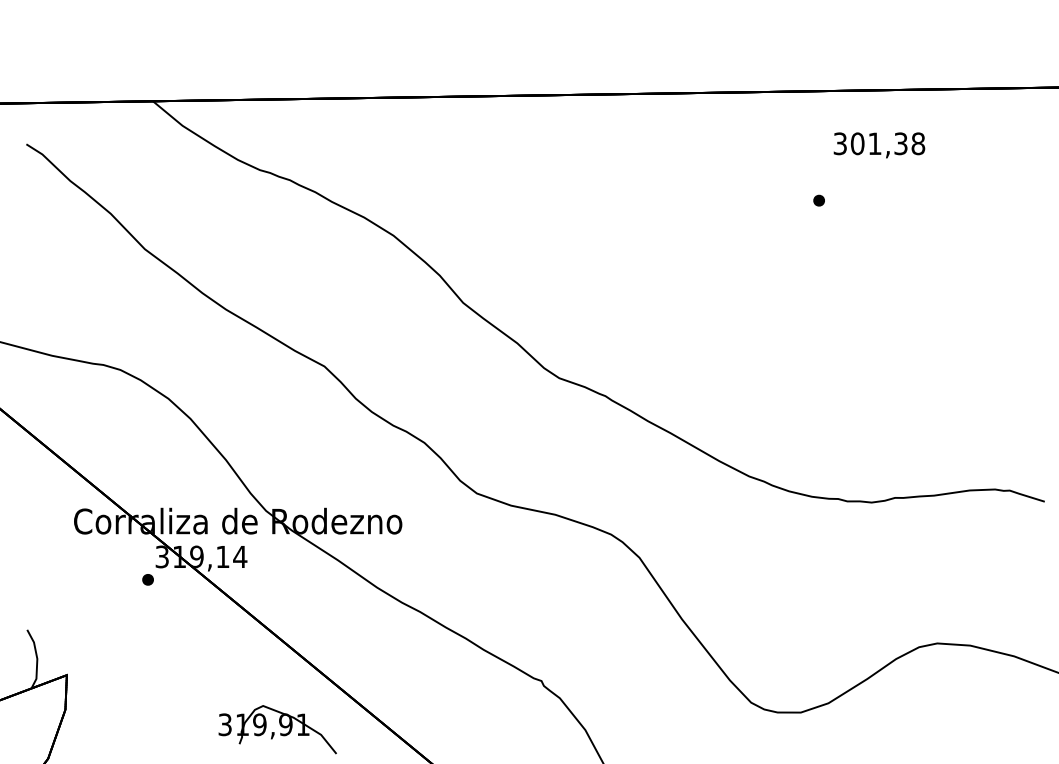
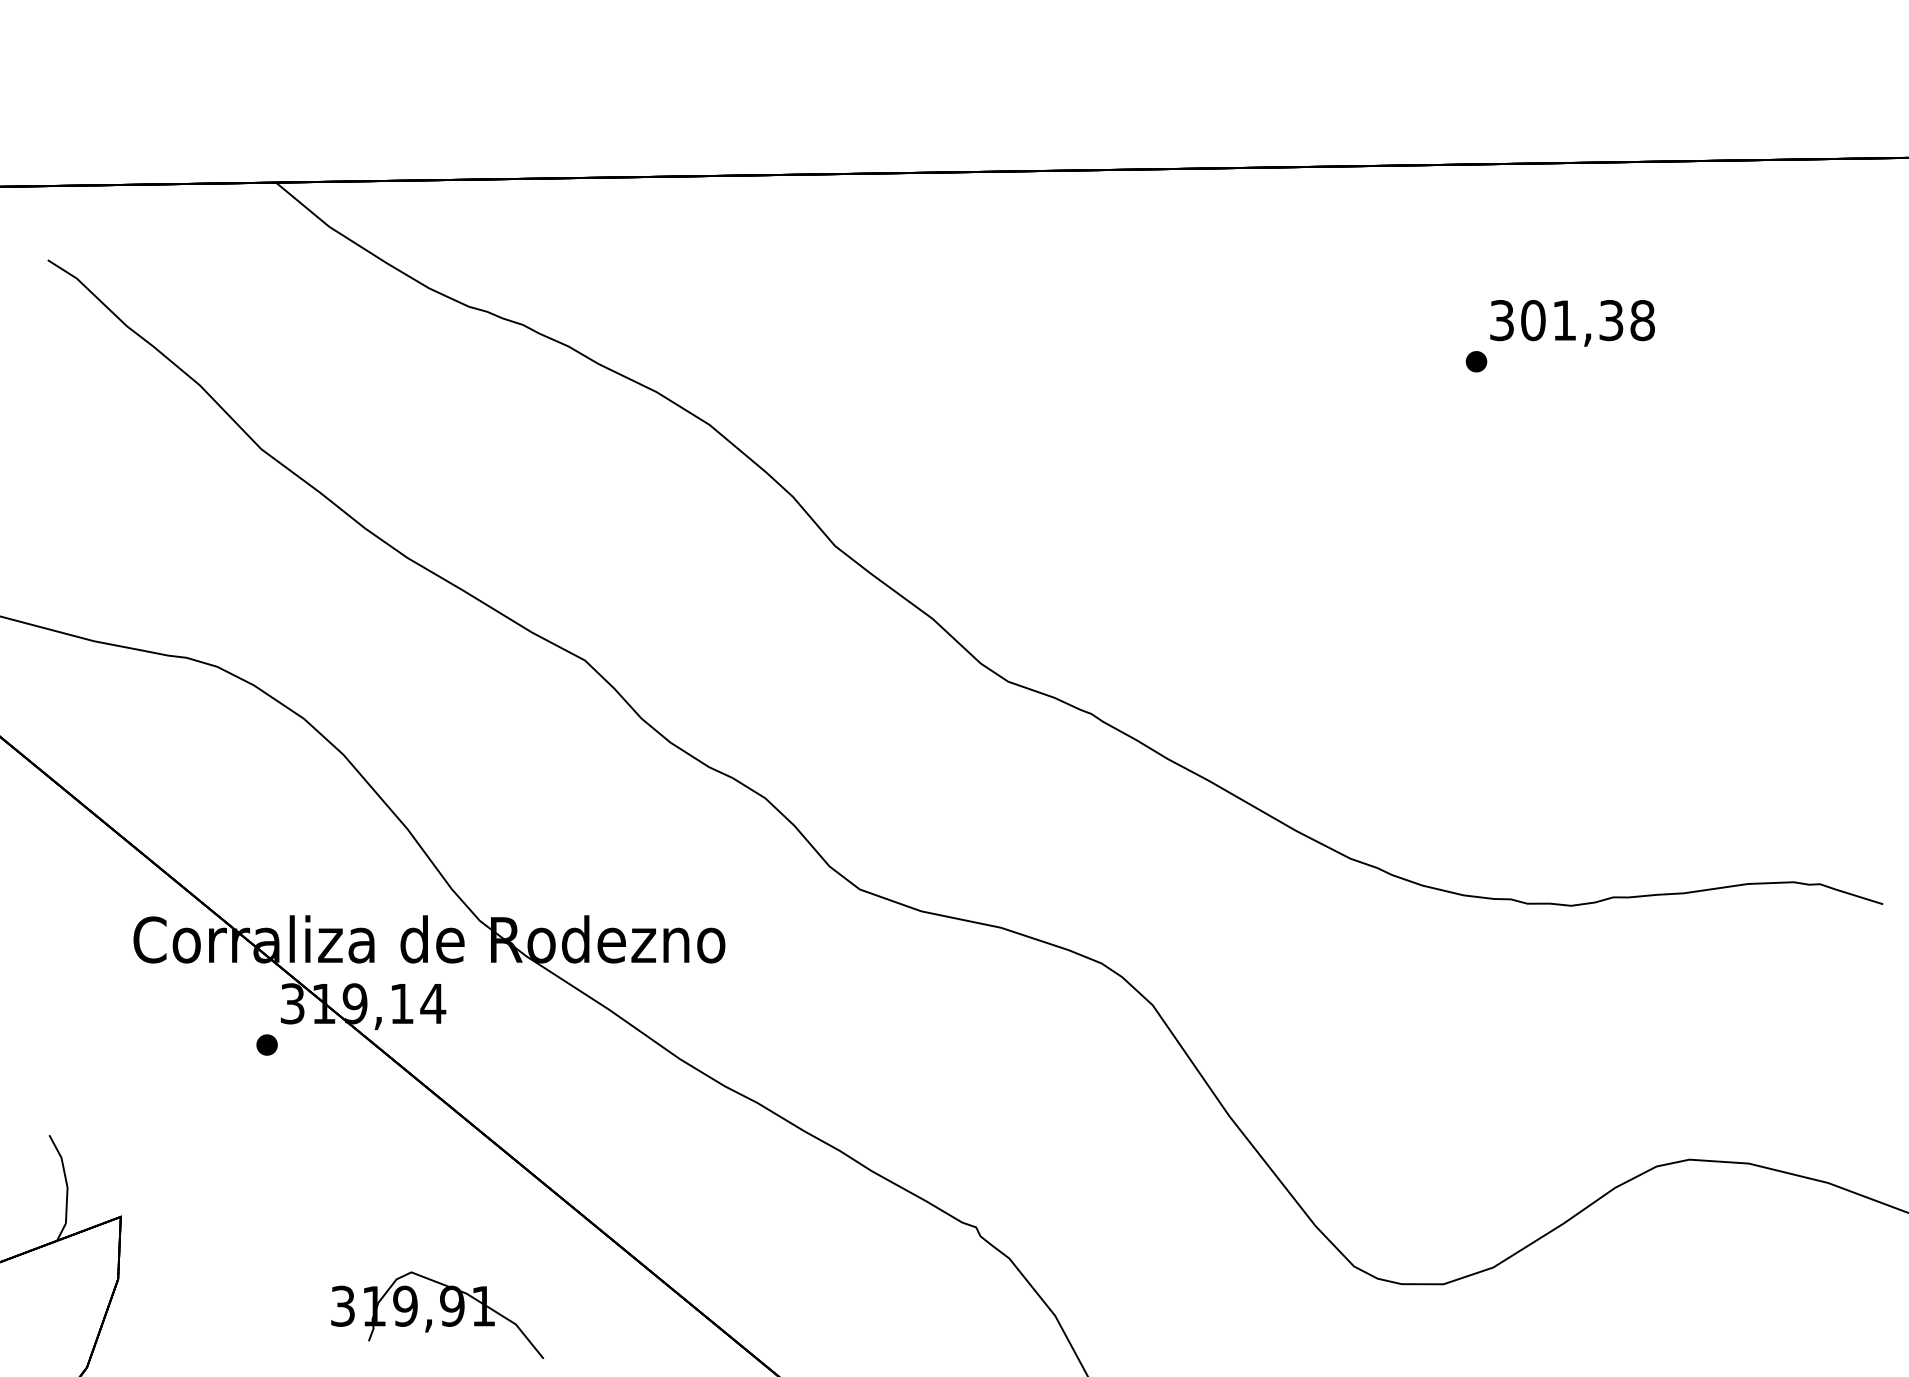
text: (879, 145) -> (1572, 323), moved
part: (277, 729) -> (437, 1314), moved

